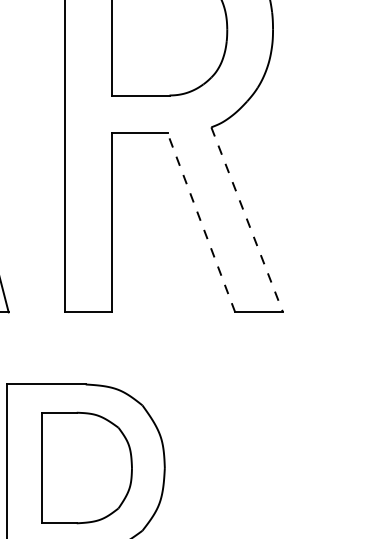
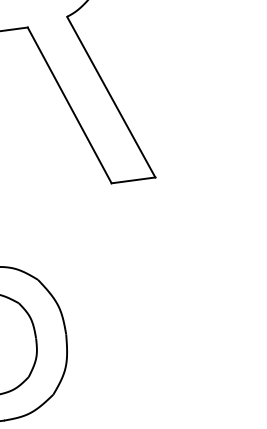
line: (247, 220) -> (111, 97), dashed -> solid
line: (201, 222) -> (69, 105), dashed -> solid

